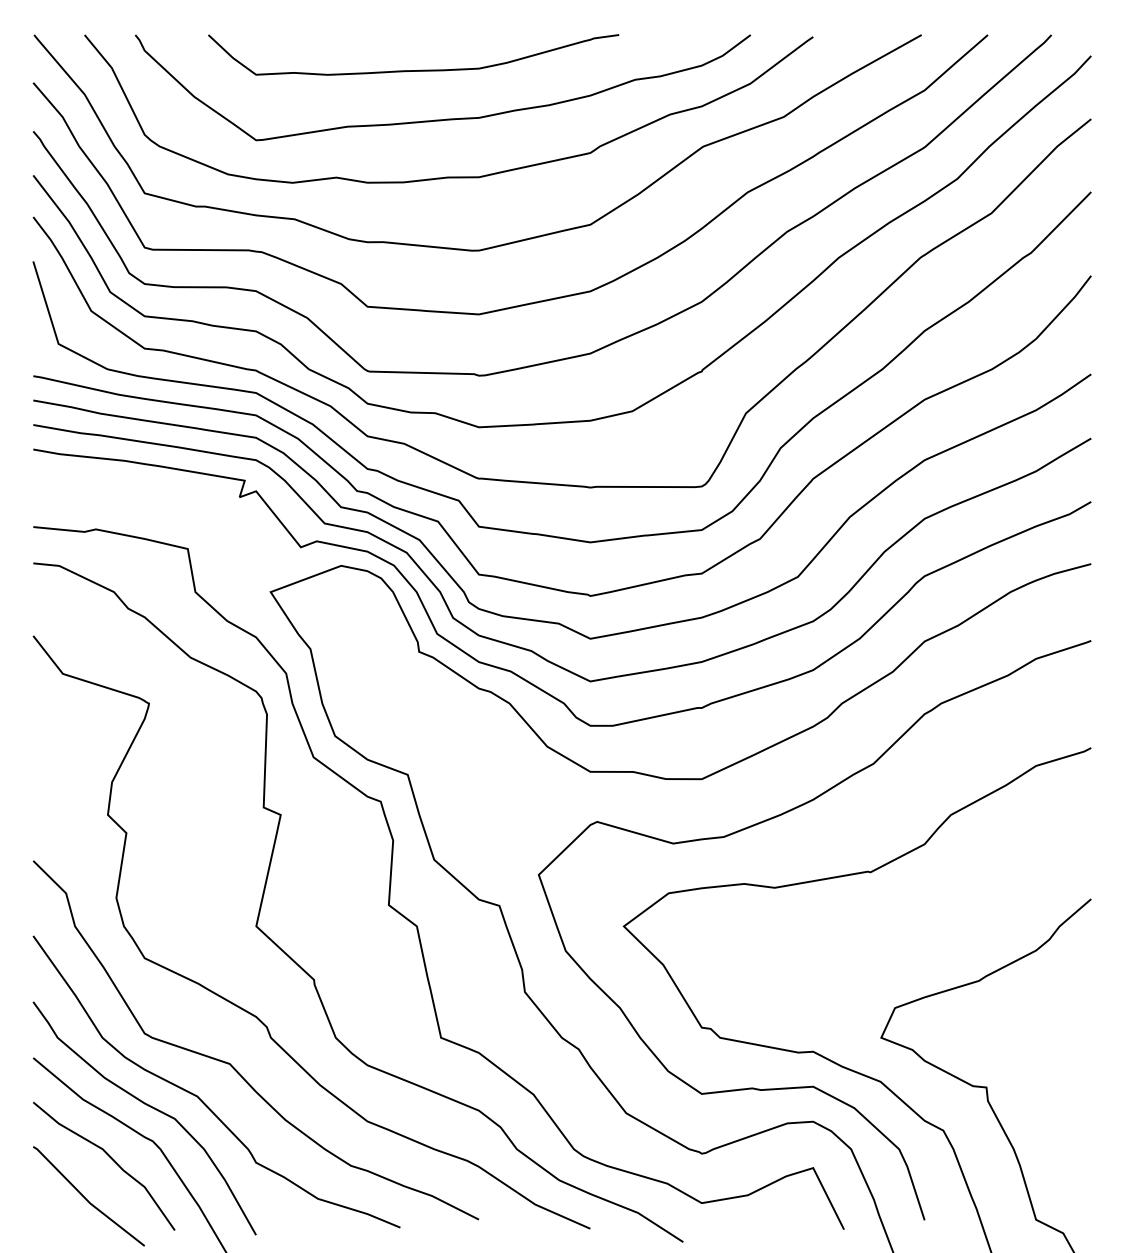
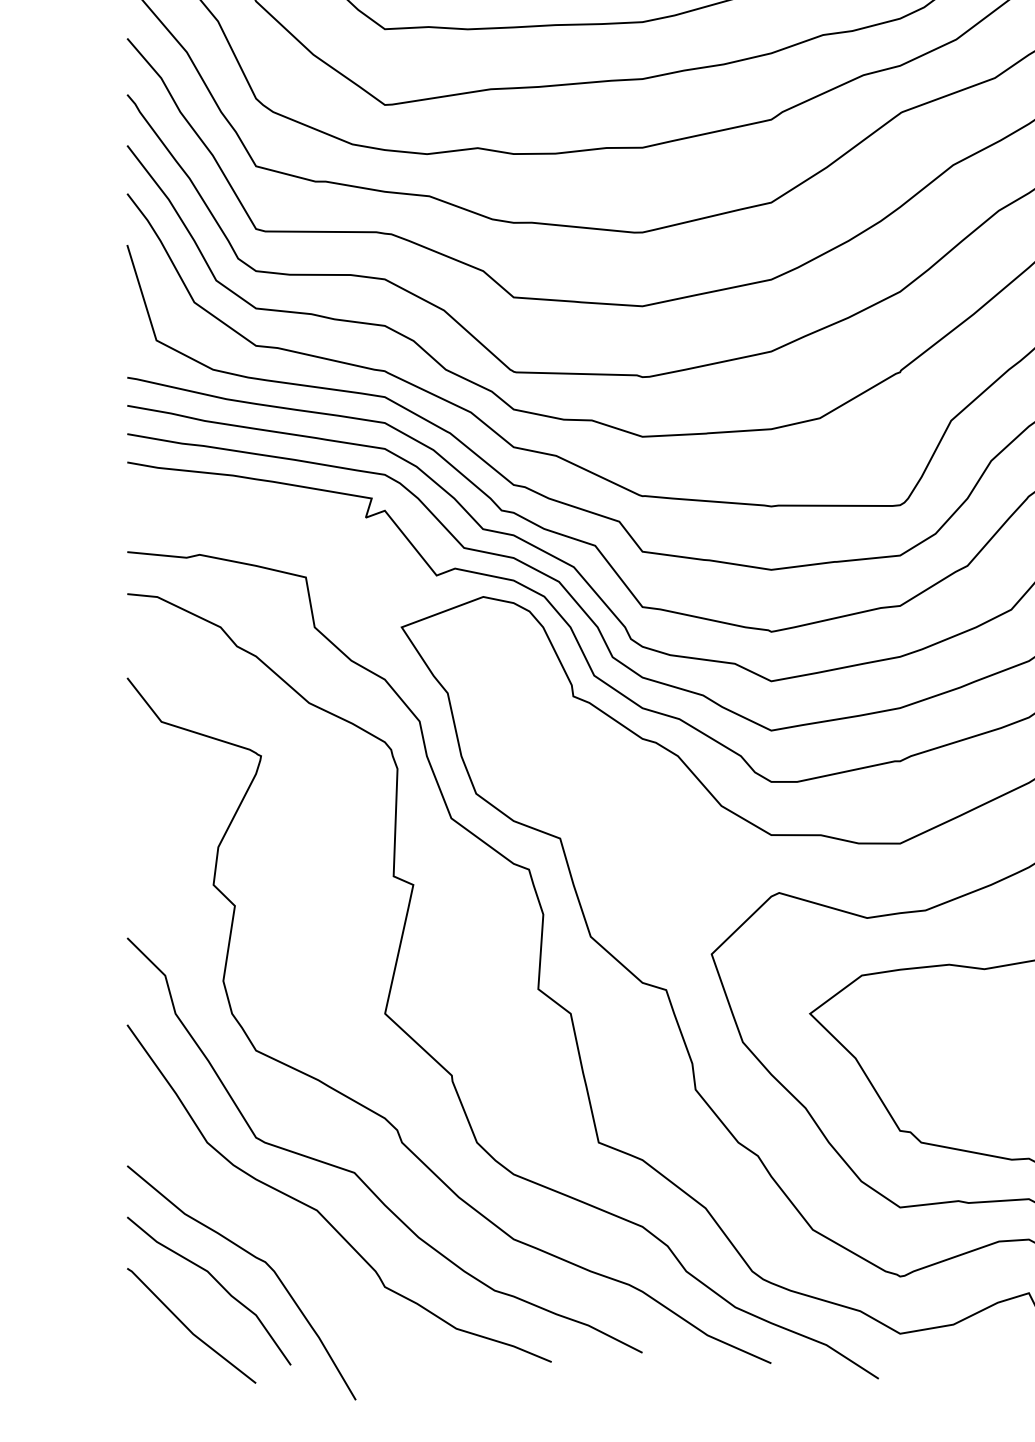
curve: (150, 1107) -> (262, 1223), removed

